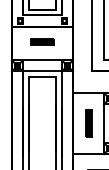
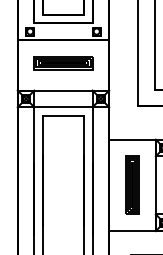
part: (42, 41) -> (63, 62), size x1.67
part: (88, 123) -> (132, 185), size x1.43

